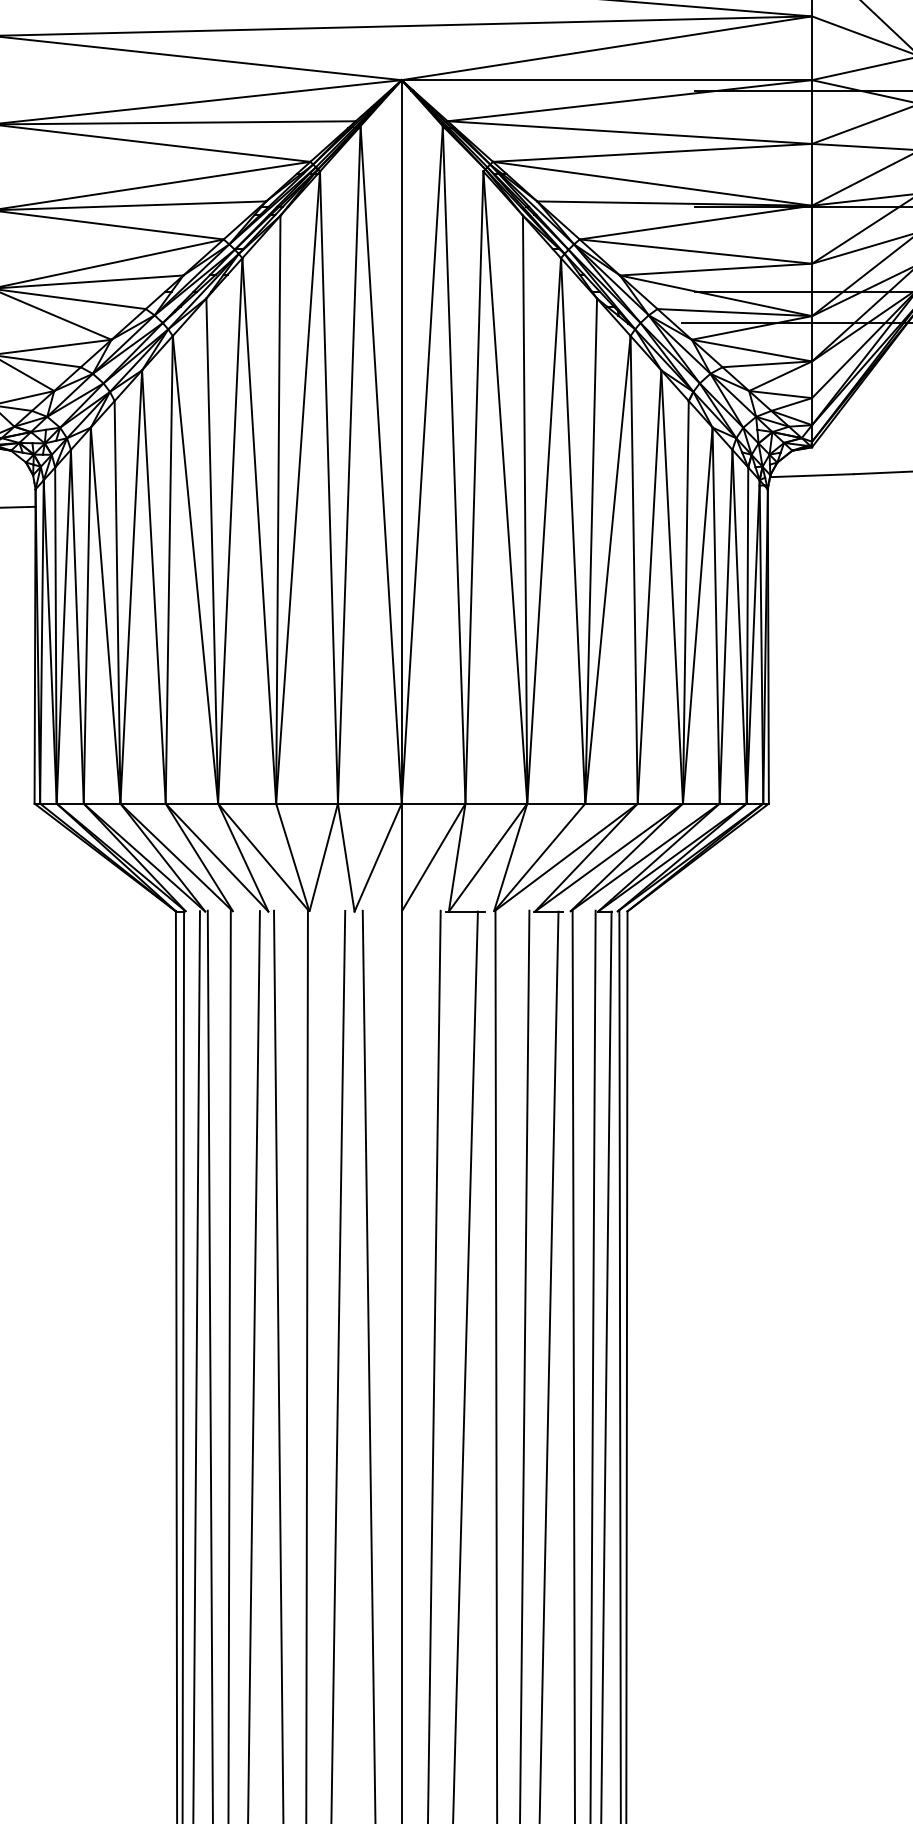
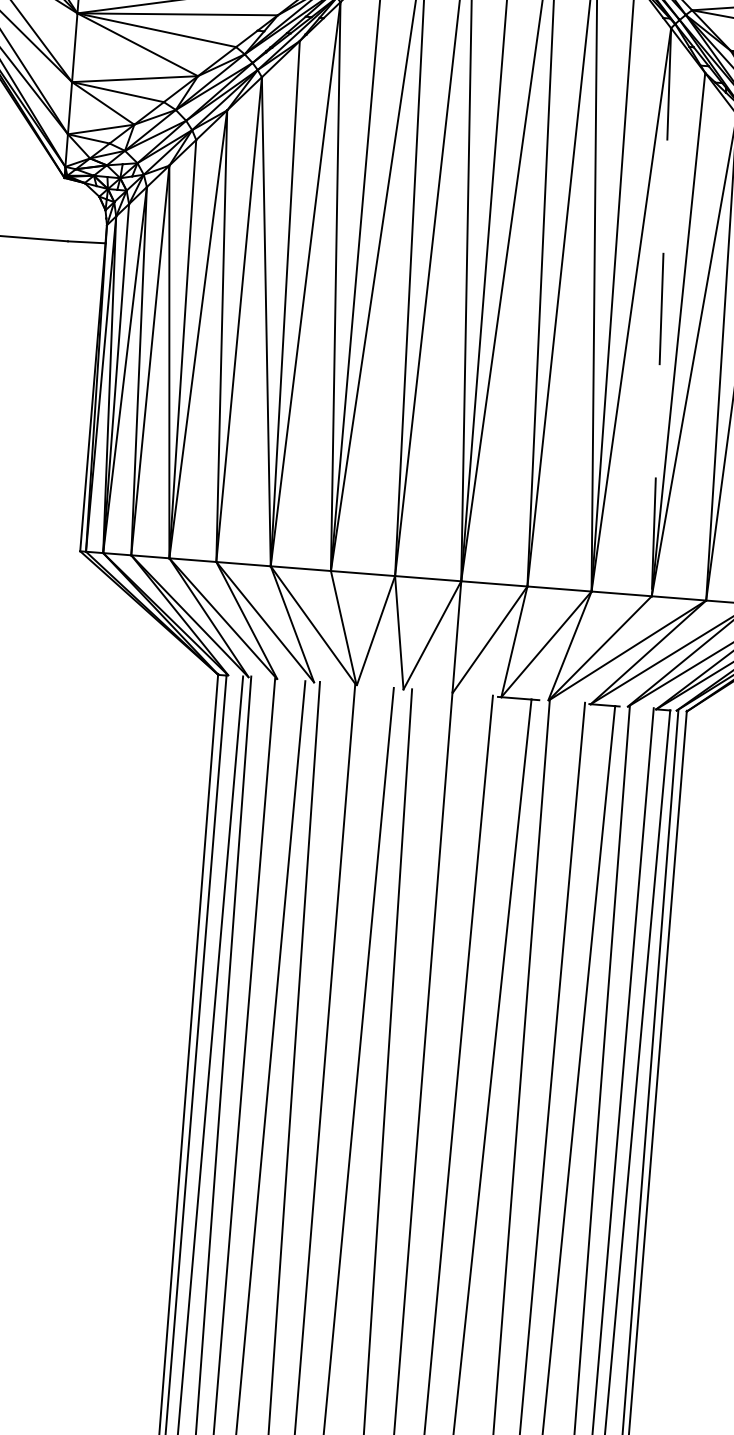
line: (573, 530) -> (661, 311), solid -> dashed

